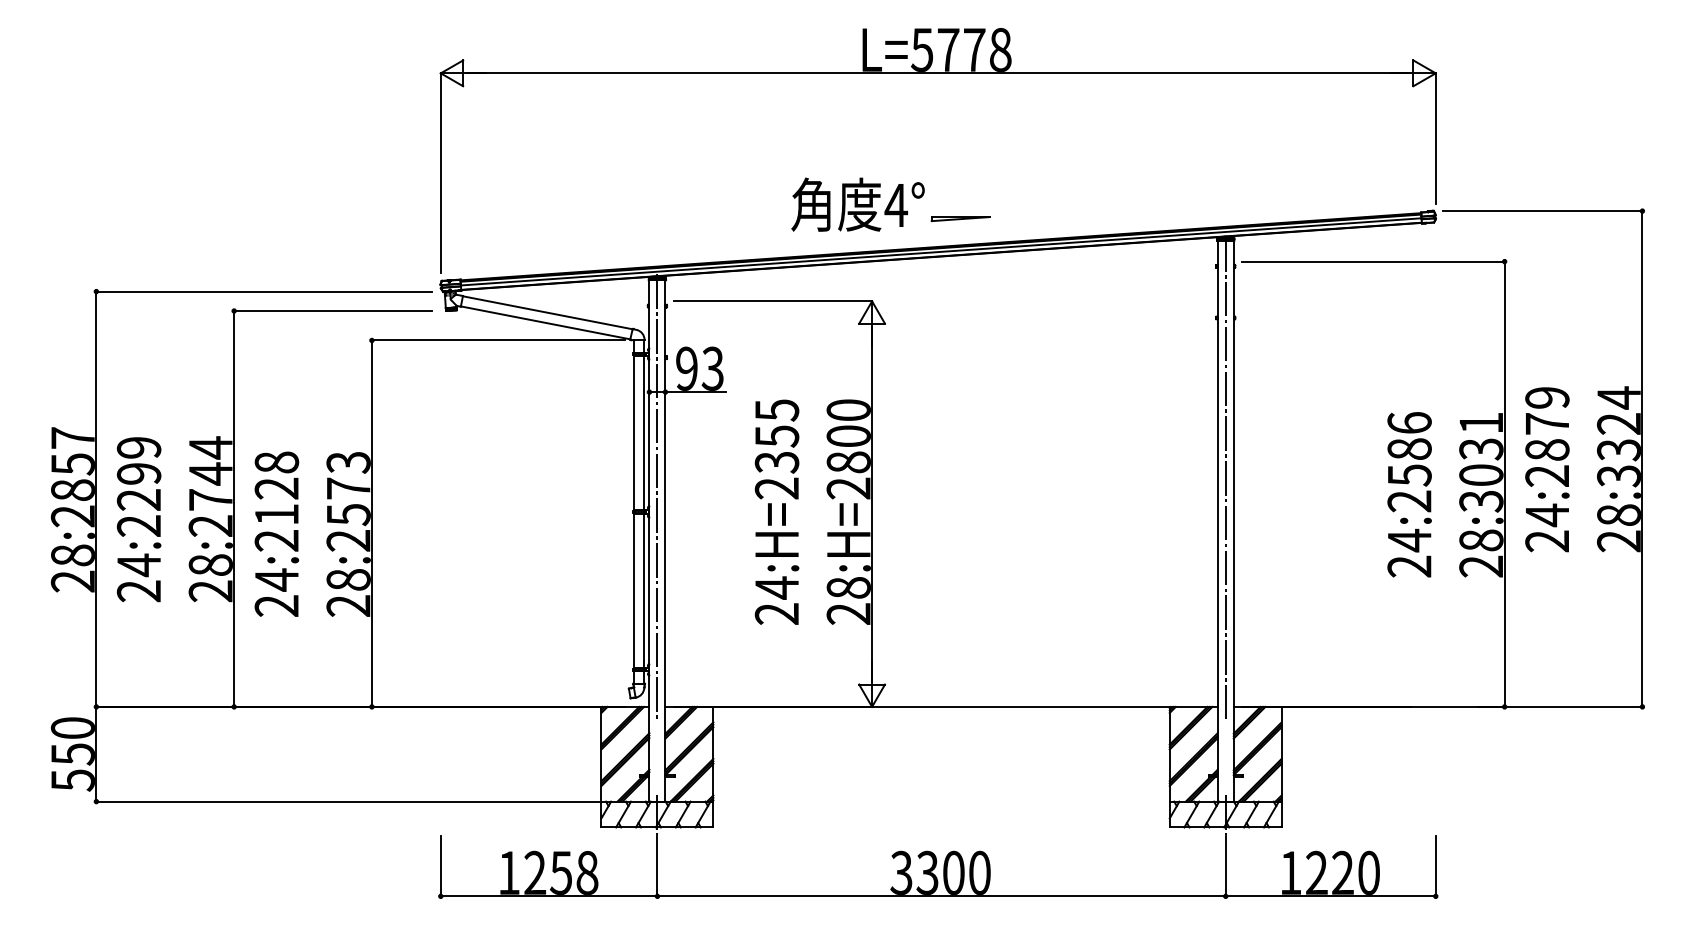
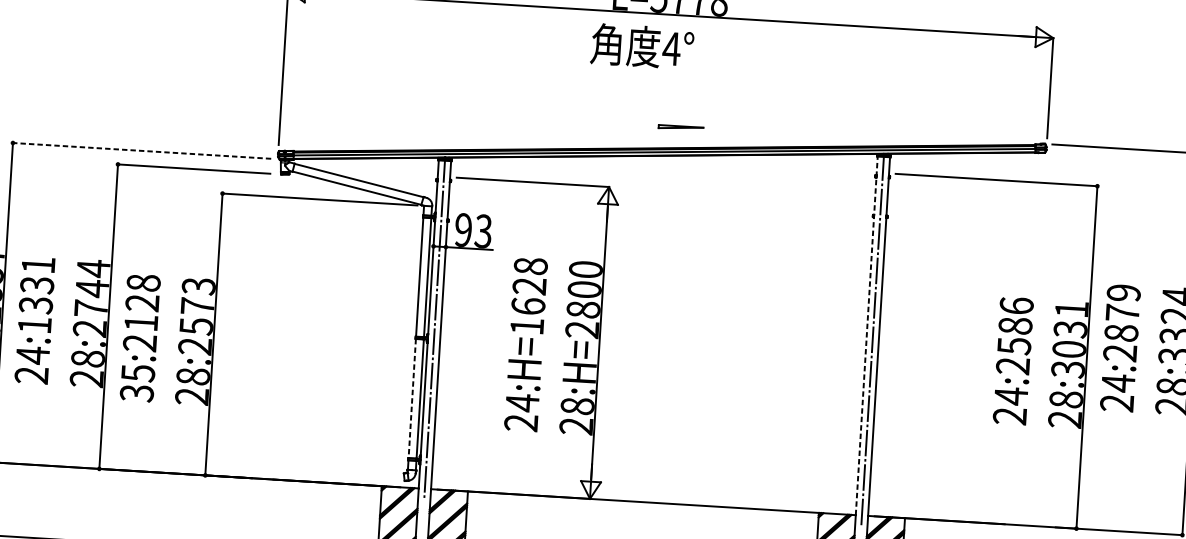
text: (857, 204) -> (641, 46), moved
line: (264, 291) -> (142, 150), solid -> dashed
text: (776, 449) -> (528, 296), 24:H=2355 -> 24:H=1628
line: (1217, 473) -> (866, 335), solid -> dashed
text: (138, 486) -> (36, 294), 24:2299 -> 24:1331
line: (633, 591) -> (411, 398), solid -> dashed
text: (277, 592) -> (138, 382), 24:2128 -> 35:2128

